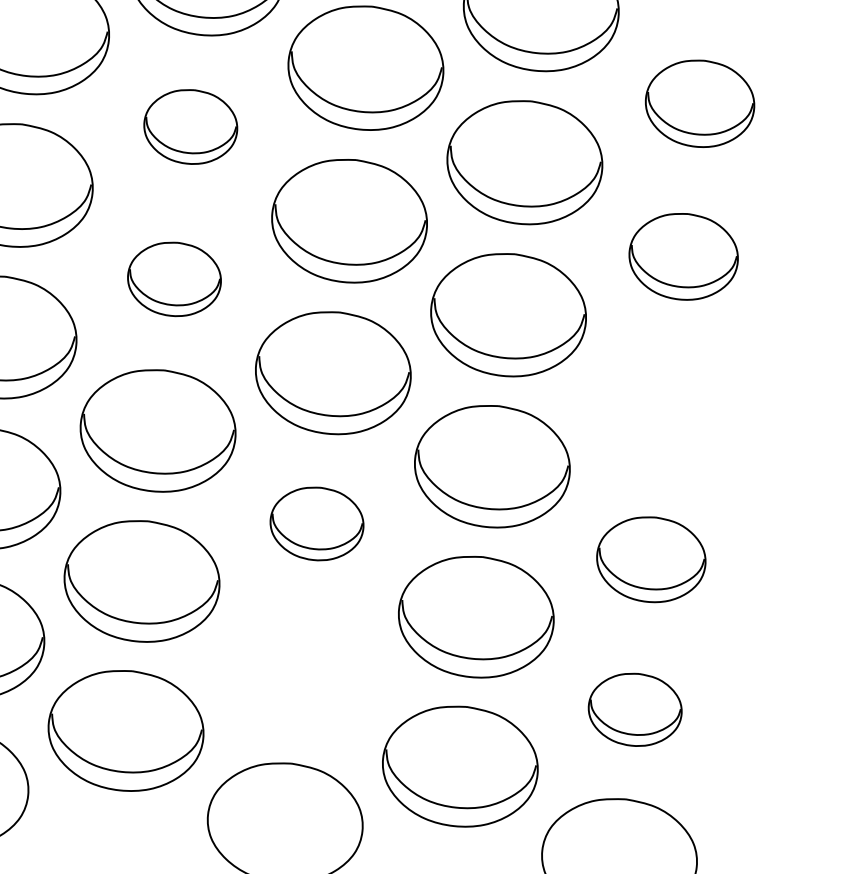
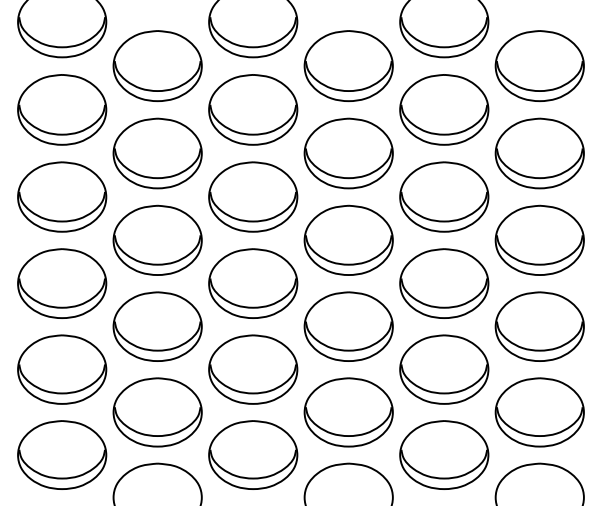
part: (699, 102) -> (539, 65), size x1.43
part: (191, 126) -> (253, 109), size x1.67
part: (683, 256) -> (539, 153), size x1.43
part: (174, 278) -> (253, 196), size x1.67
part: (667, 407) -> (539, 239), added
part: (316, 523) -> (348, 326), size x1.67
part: (650, 559) -> (539, 326), size x1.43
part: (300, 674) -> (348, 412), added
part: (634, 709) -> (539, 412), size x1.67

